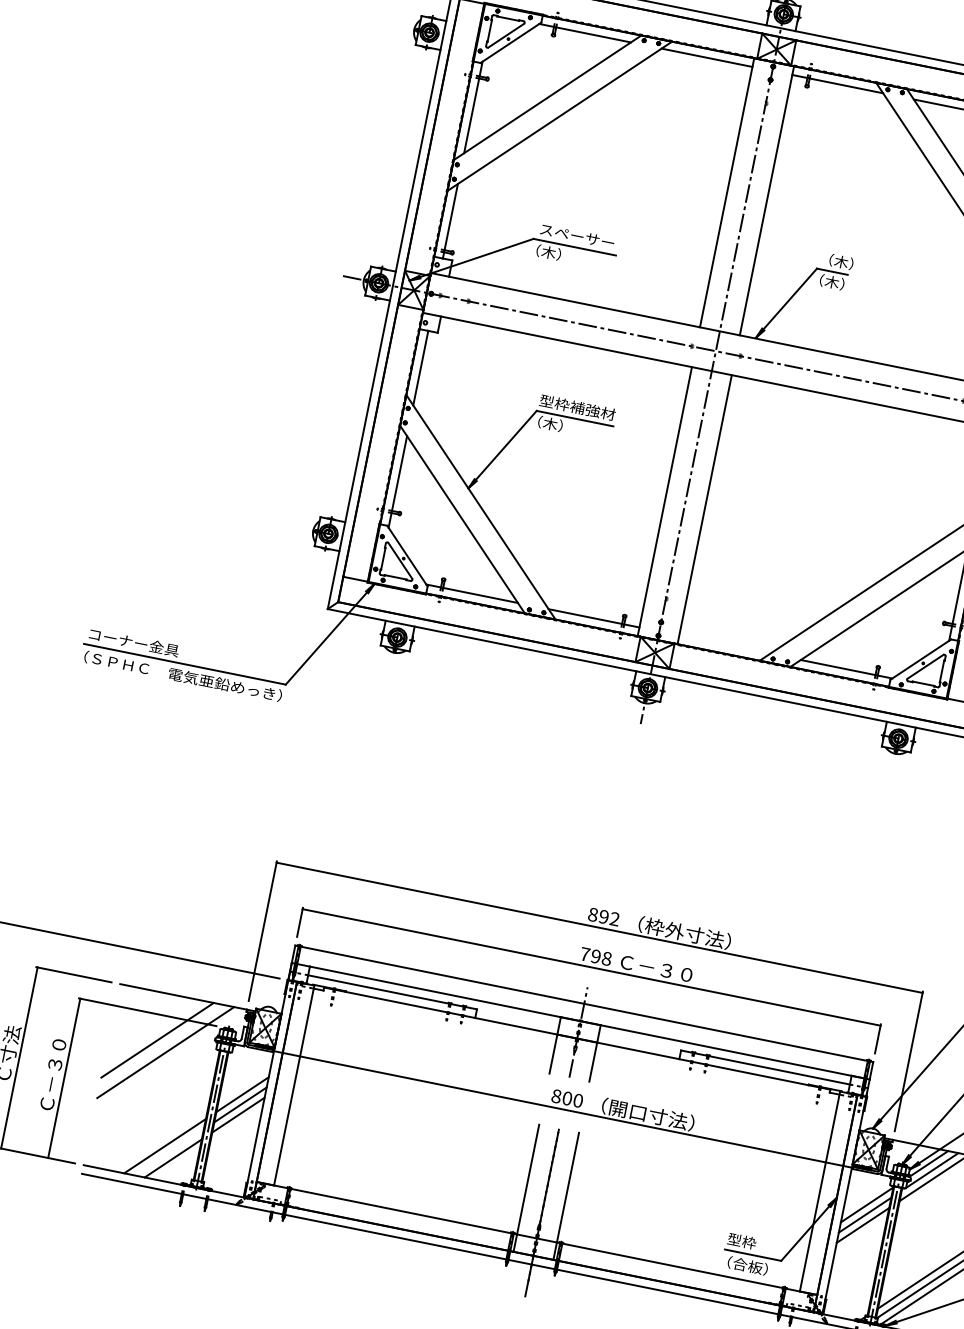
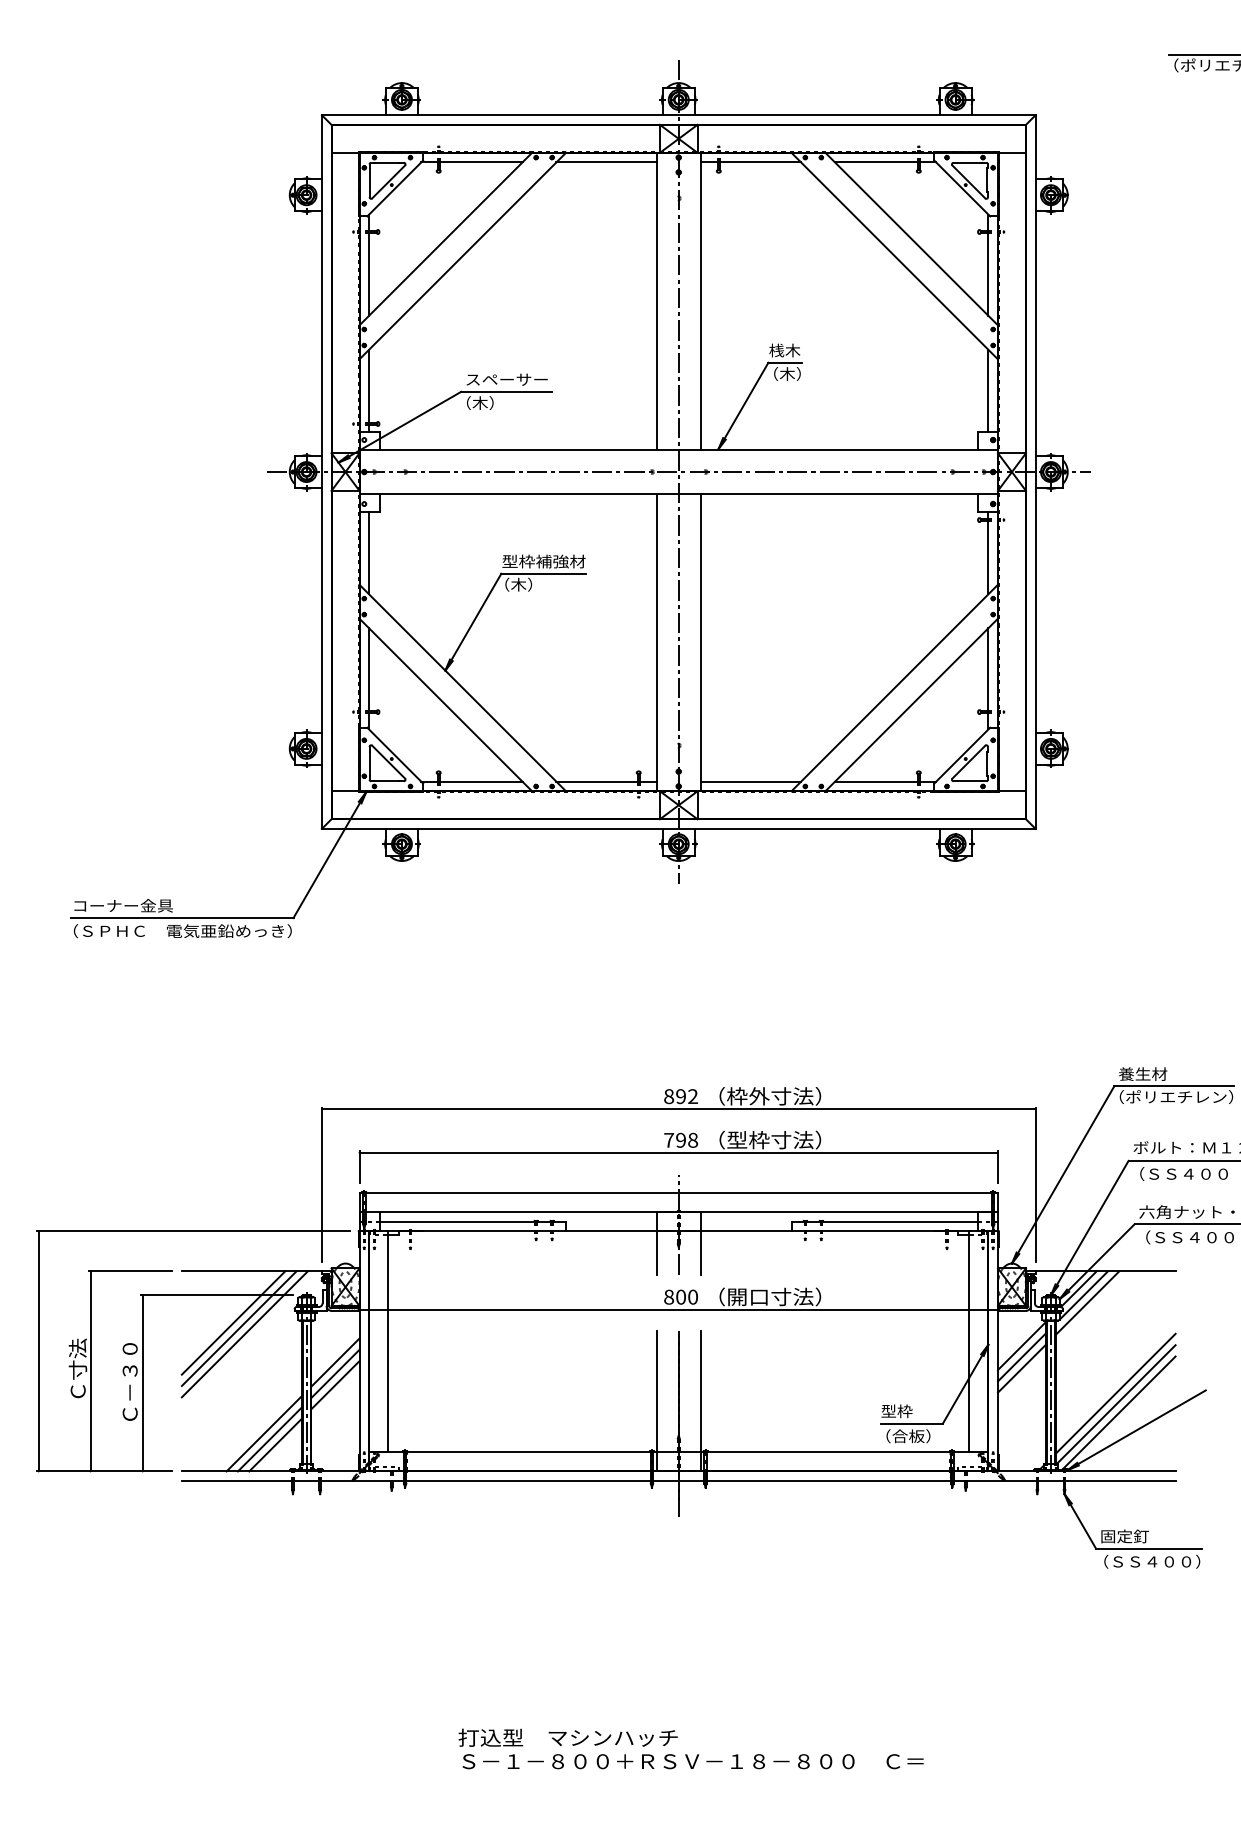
text: (836, 261) -> (787, 350), （木） -> 桟木
line: (724, 644) -> (750, 781), added
text: (671, 971) -> (764, 1139), Ｃ－３０ -> （型枠寸法）
line: (161, 1046) -> (238, 1328), added
line: (168, 1152) -> (269, 1439), added

